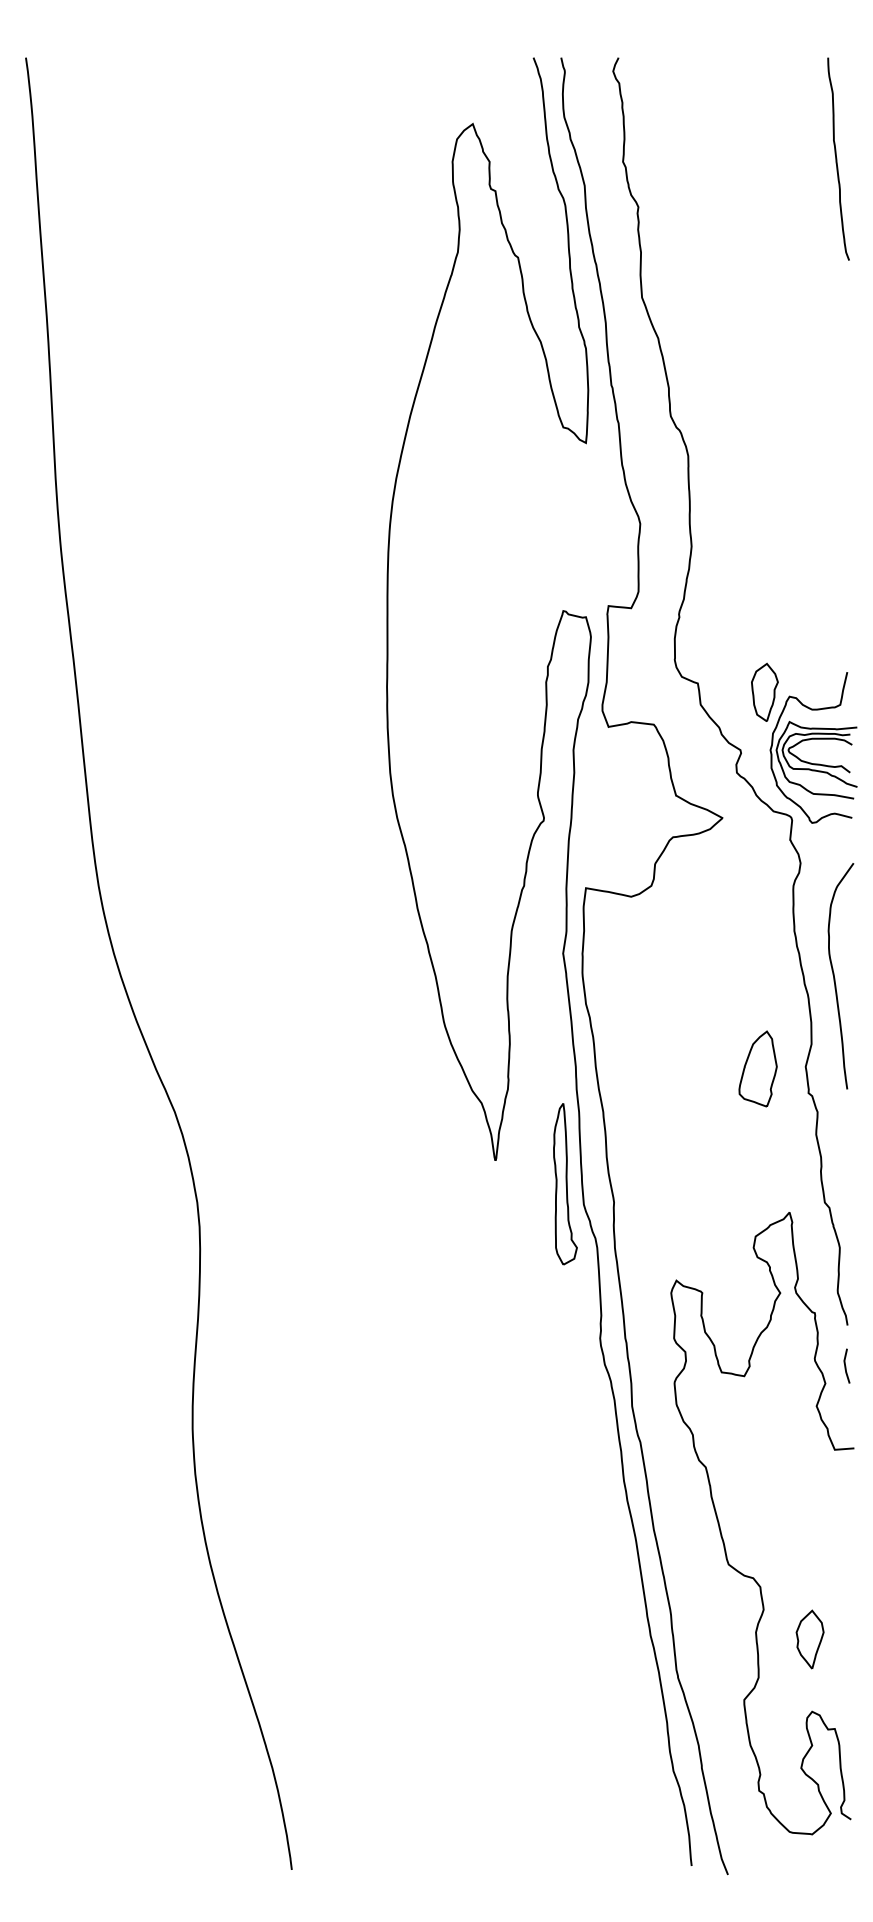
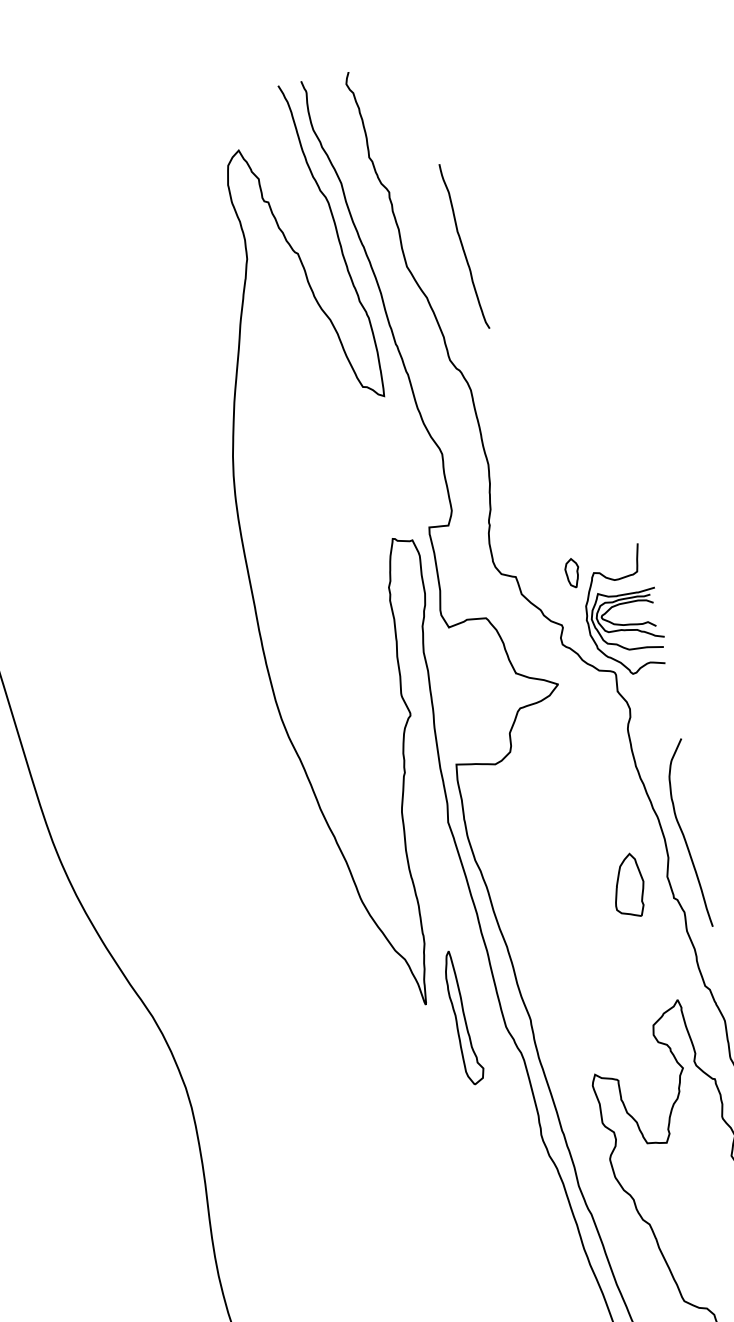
curve: (837, 158) -> (463, 246), moved
part: (764, 691) -> (572, 572), size x0.6
curve: (835, 978) -> (685, 836), moved
part: (565, 1184) -> (463, 1017), moved

